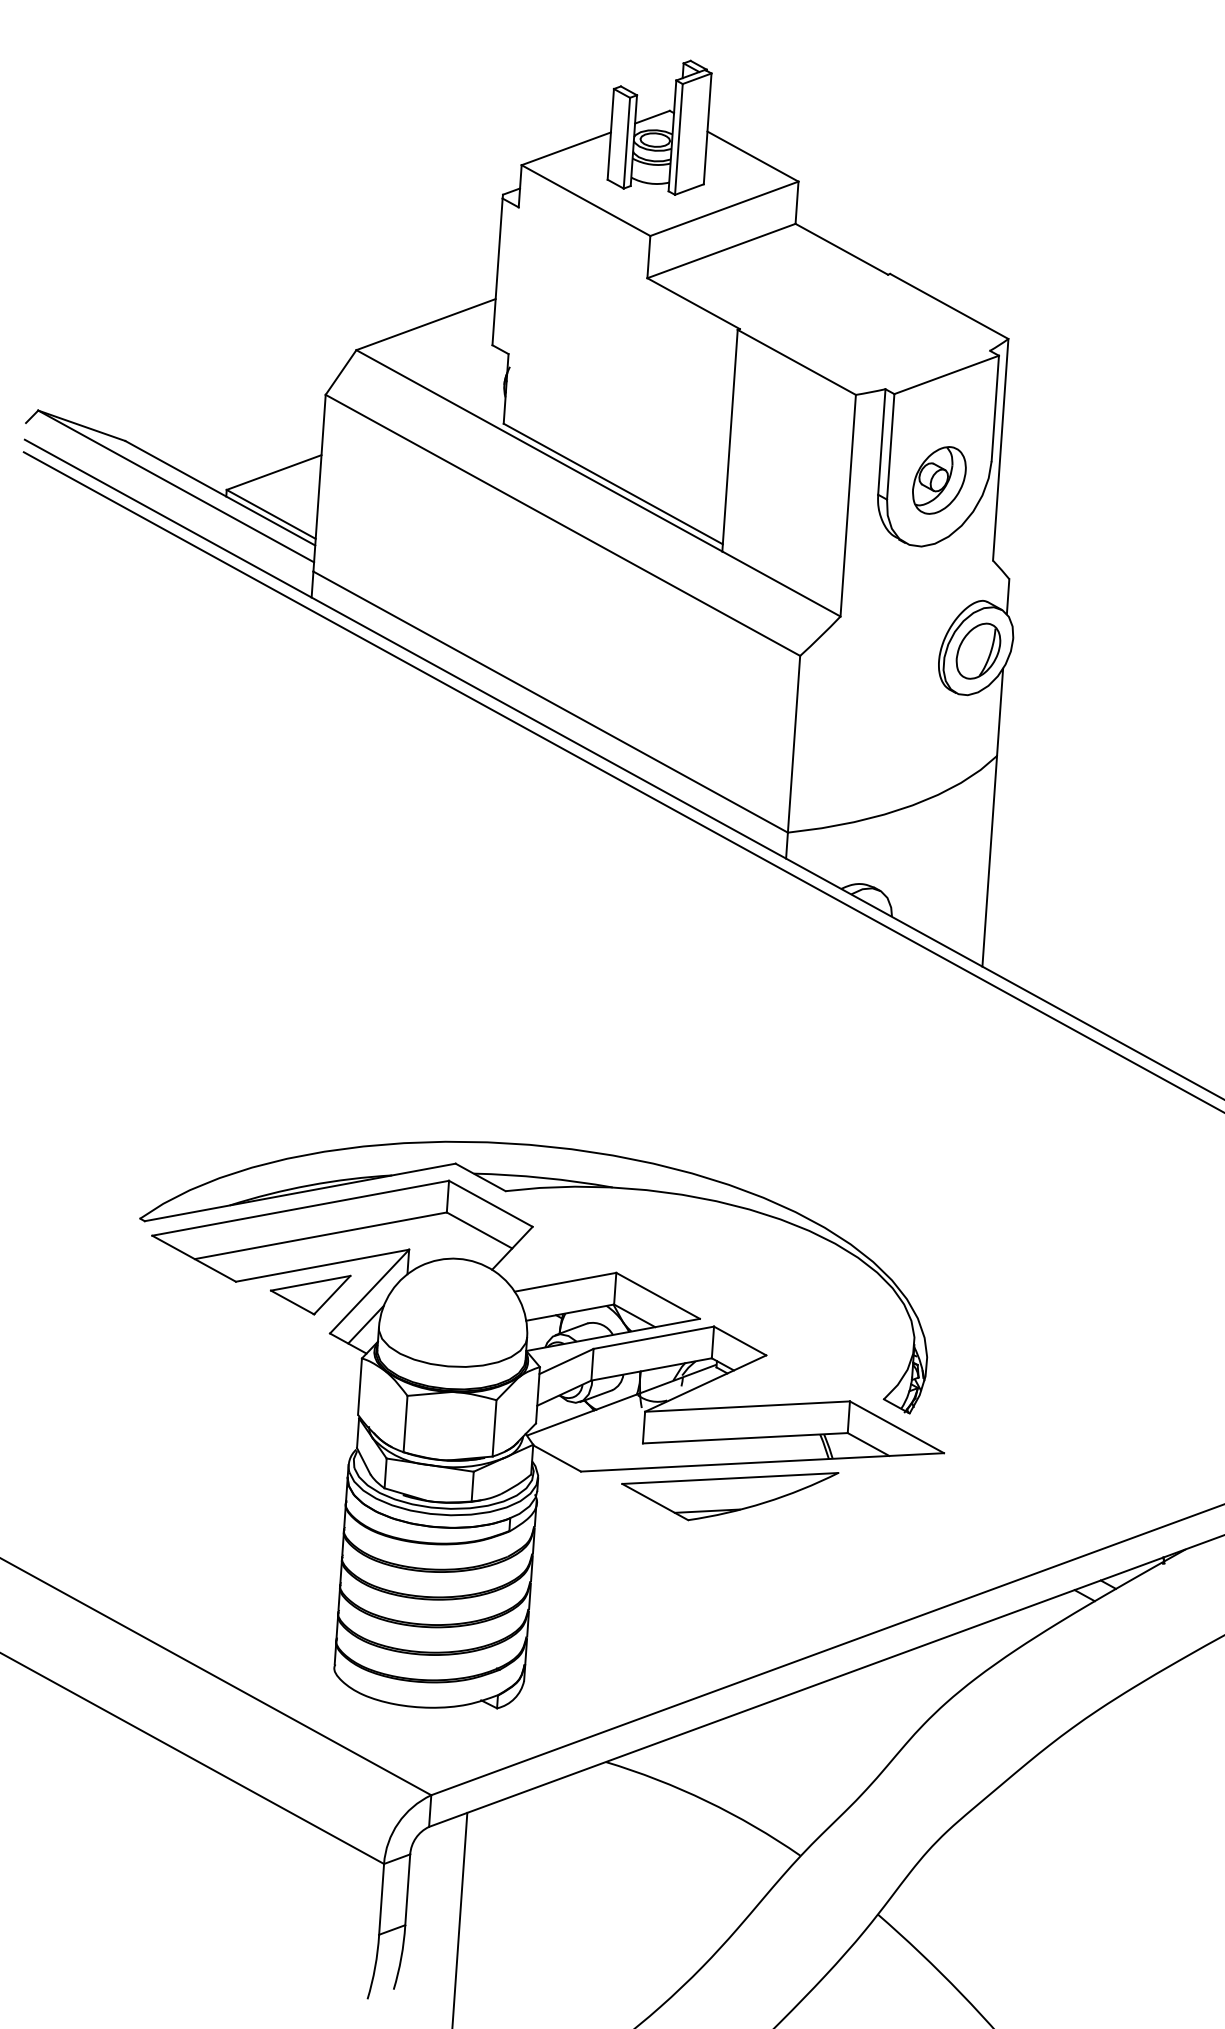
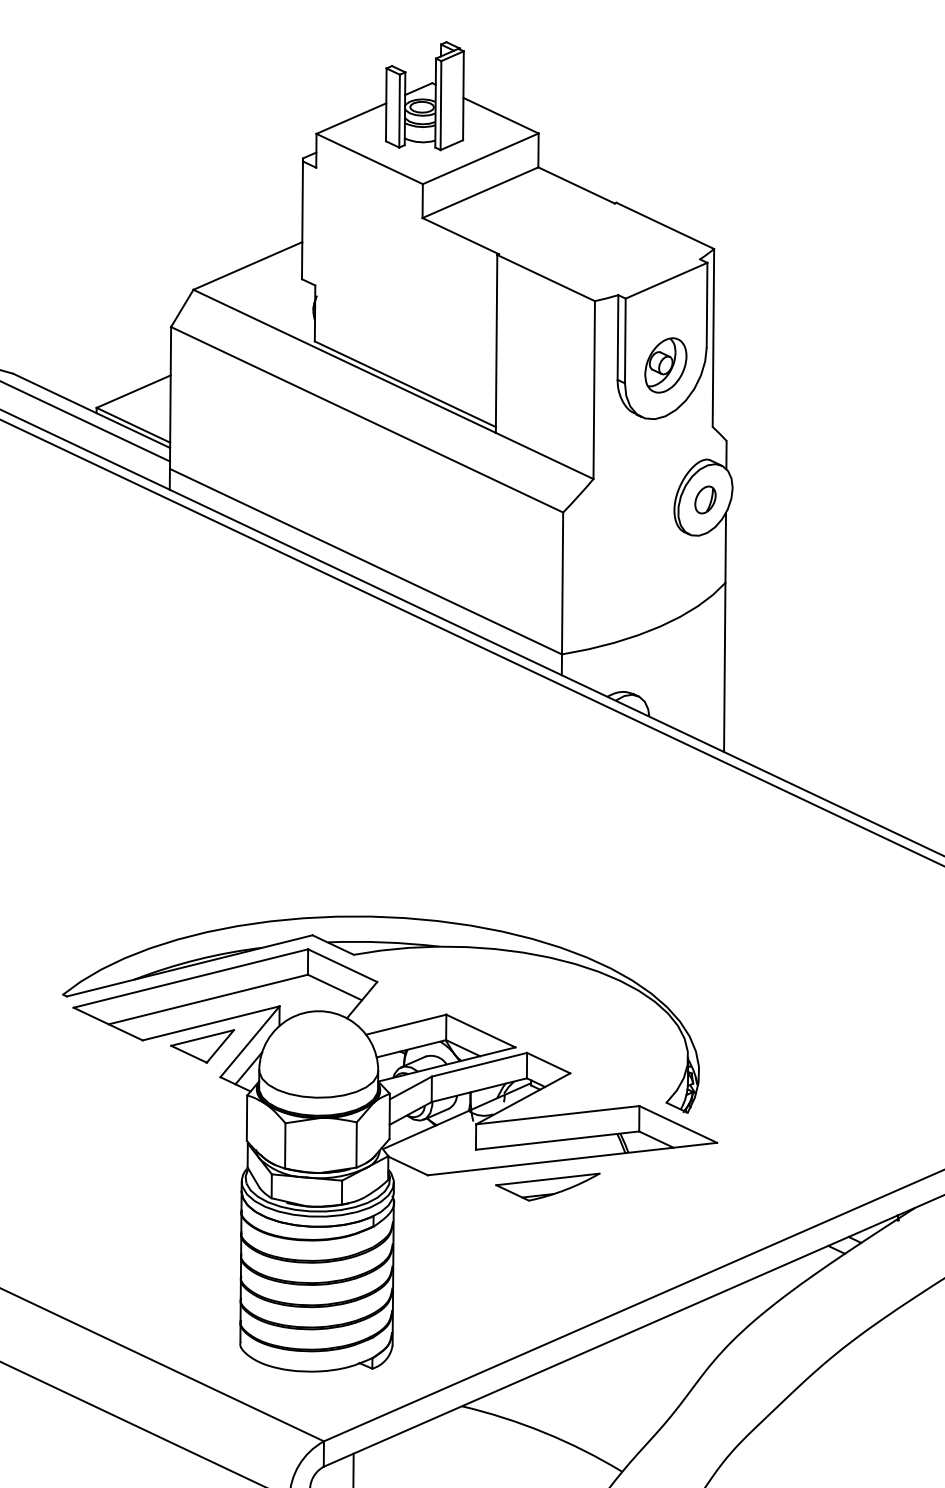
part: (978, 650) -> (705, 499), size x0.6
part: (730, 1496) -> (548, 1187), size x0.6

